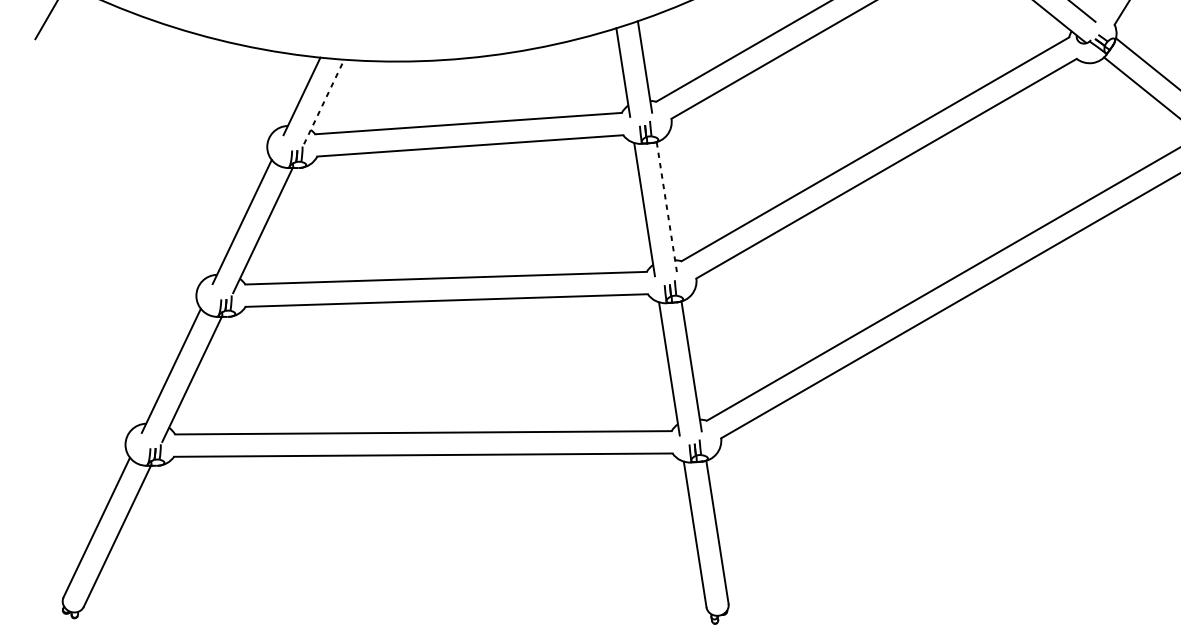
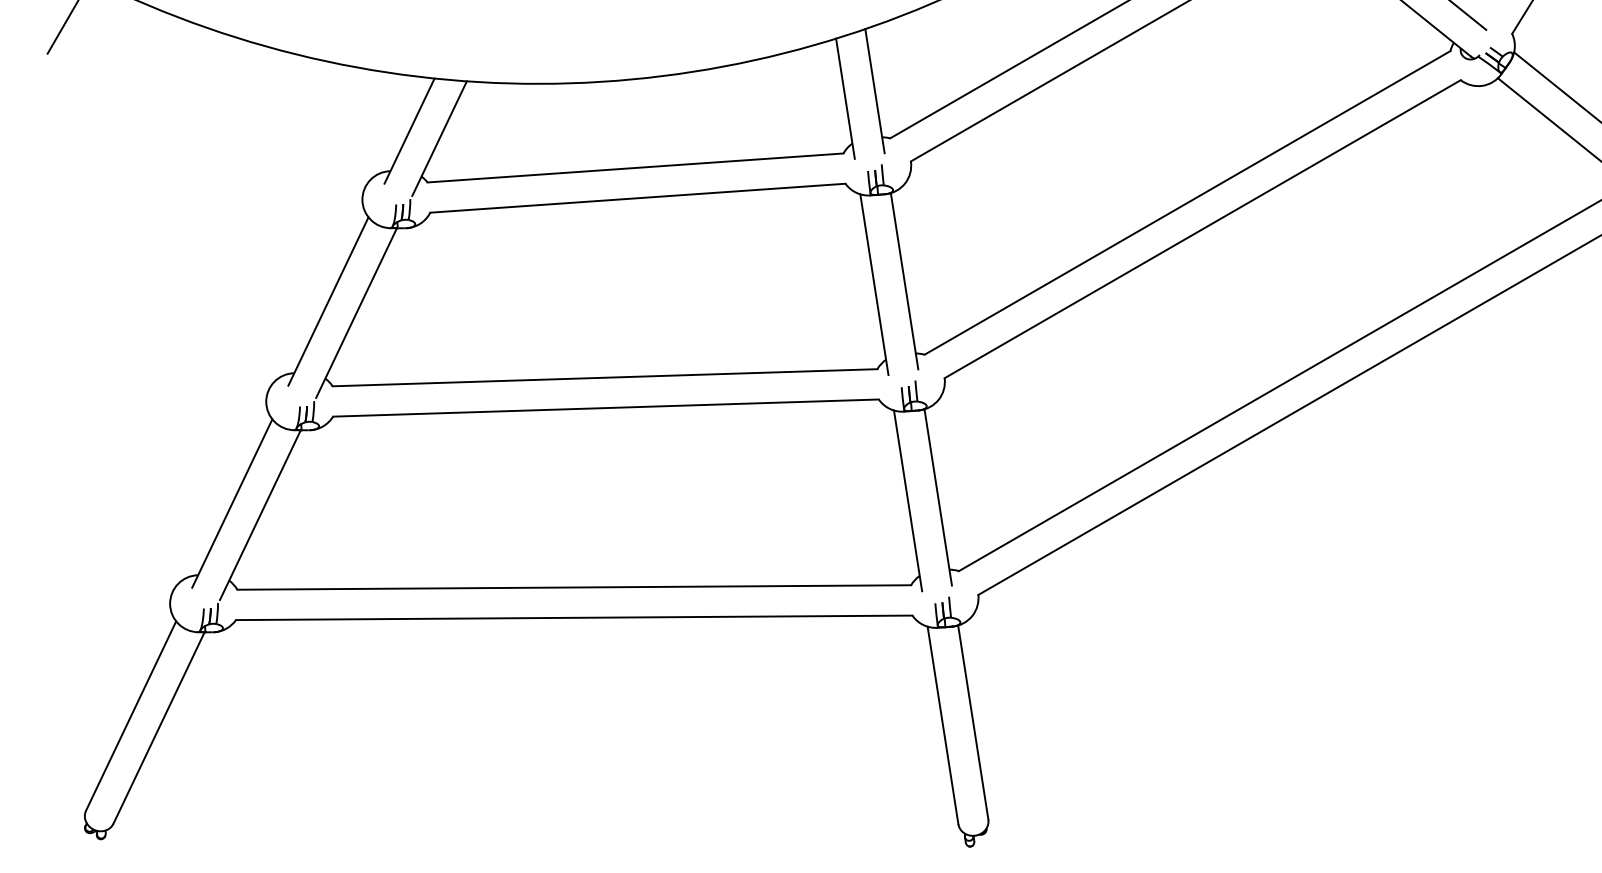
line: (324, 101) -> (439, 138), dashed -> solid
line: (666, 206) -> (904, 280), dashed -> solid

